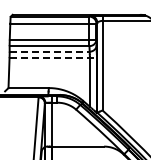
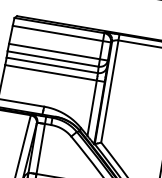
line: (49, 51) -> (52, 65), dashed -> solid
line: (53, 58) -> (55, 73), dashed -> solid

